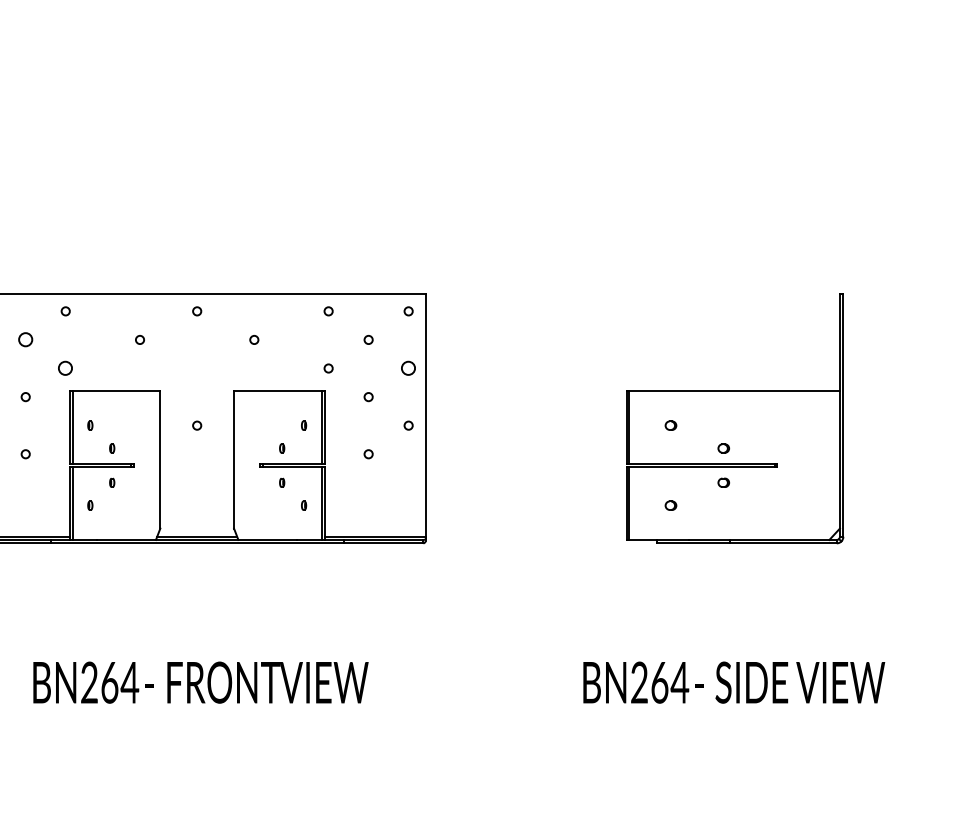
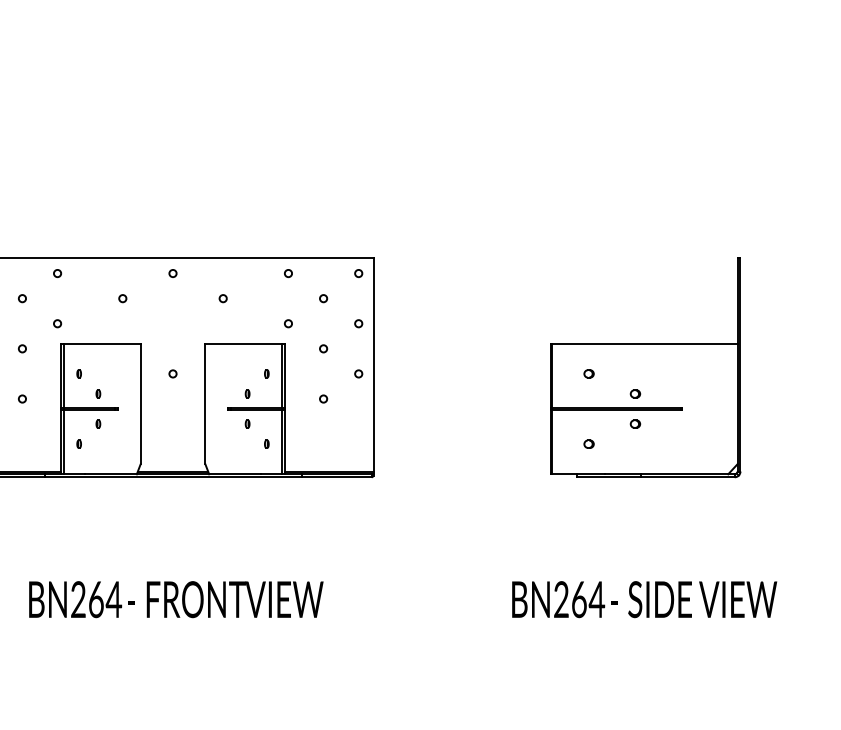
circle: (25, 339) -> (22, 298), size x0.62
circle: (65, 368) -> (57, 323), size x0.62
circle: (408, 368) -> (358, 323), size x0.62

